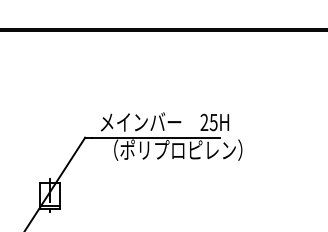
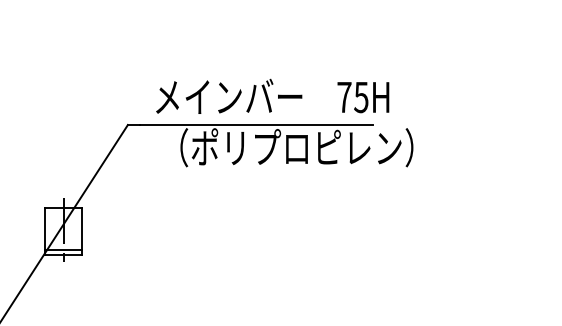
text: (204, 121) -> (344, 95), 25H -> 75H

